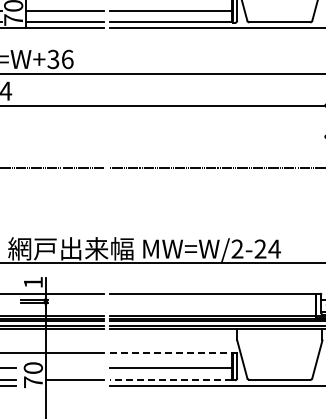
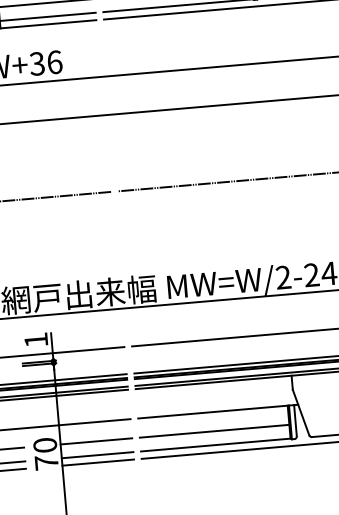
line: (175, 352) -> (218, 411), dashed -> solid
line: (74, 368) -> (95, 441), added
line: (171, 379) -> (216, 444), dashed -> solid
line: (74, 385) -> (97, 462), added

